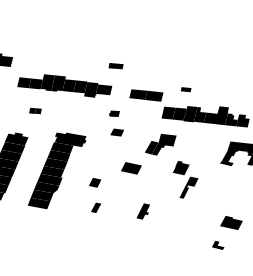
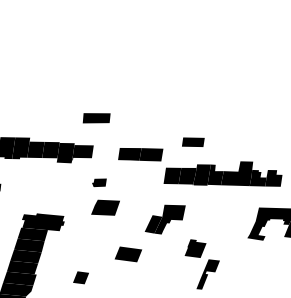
part: (115, 66) -> (95, 118), size x1.4
part: (186, 89) -> (194, 142), size x1.6
part: (116, 132) -> (104, 207), size x1.6

